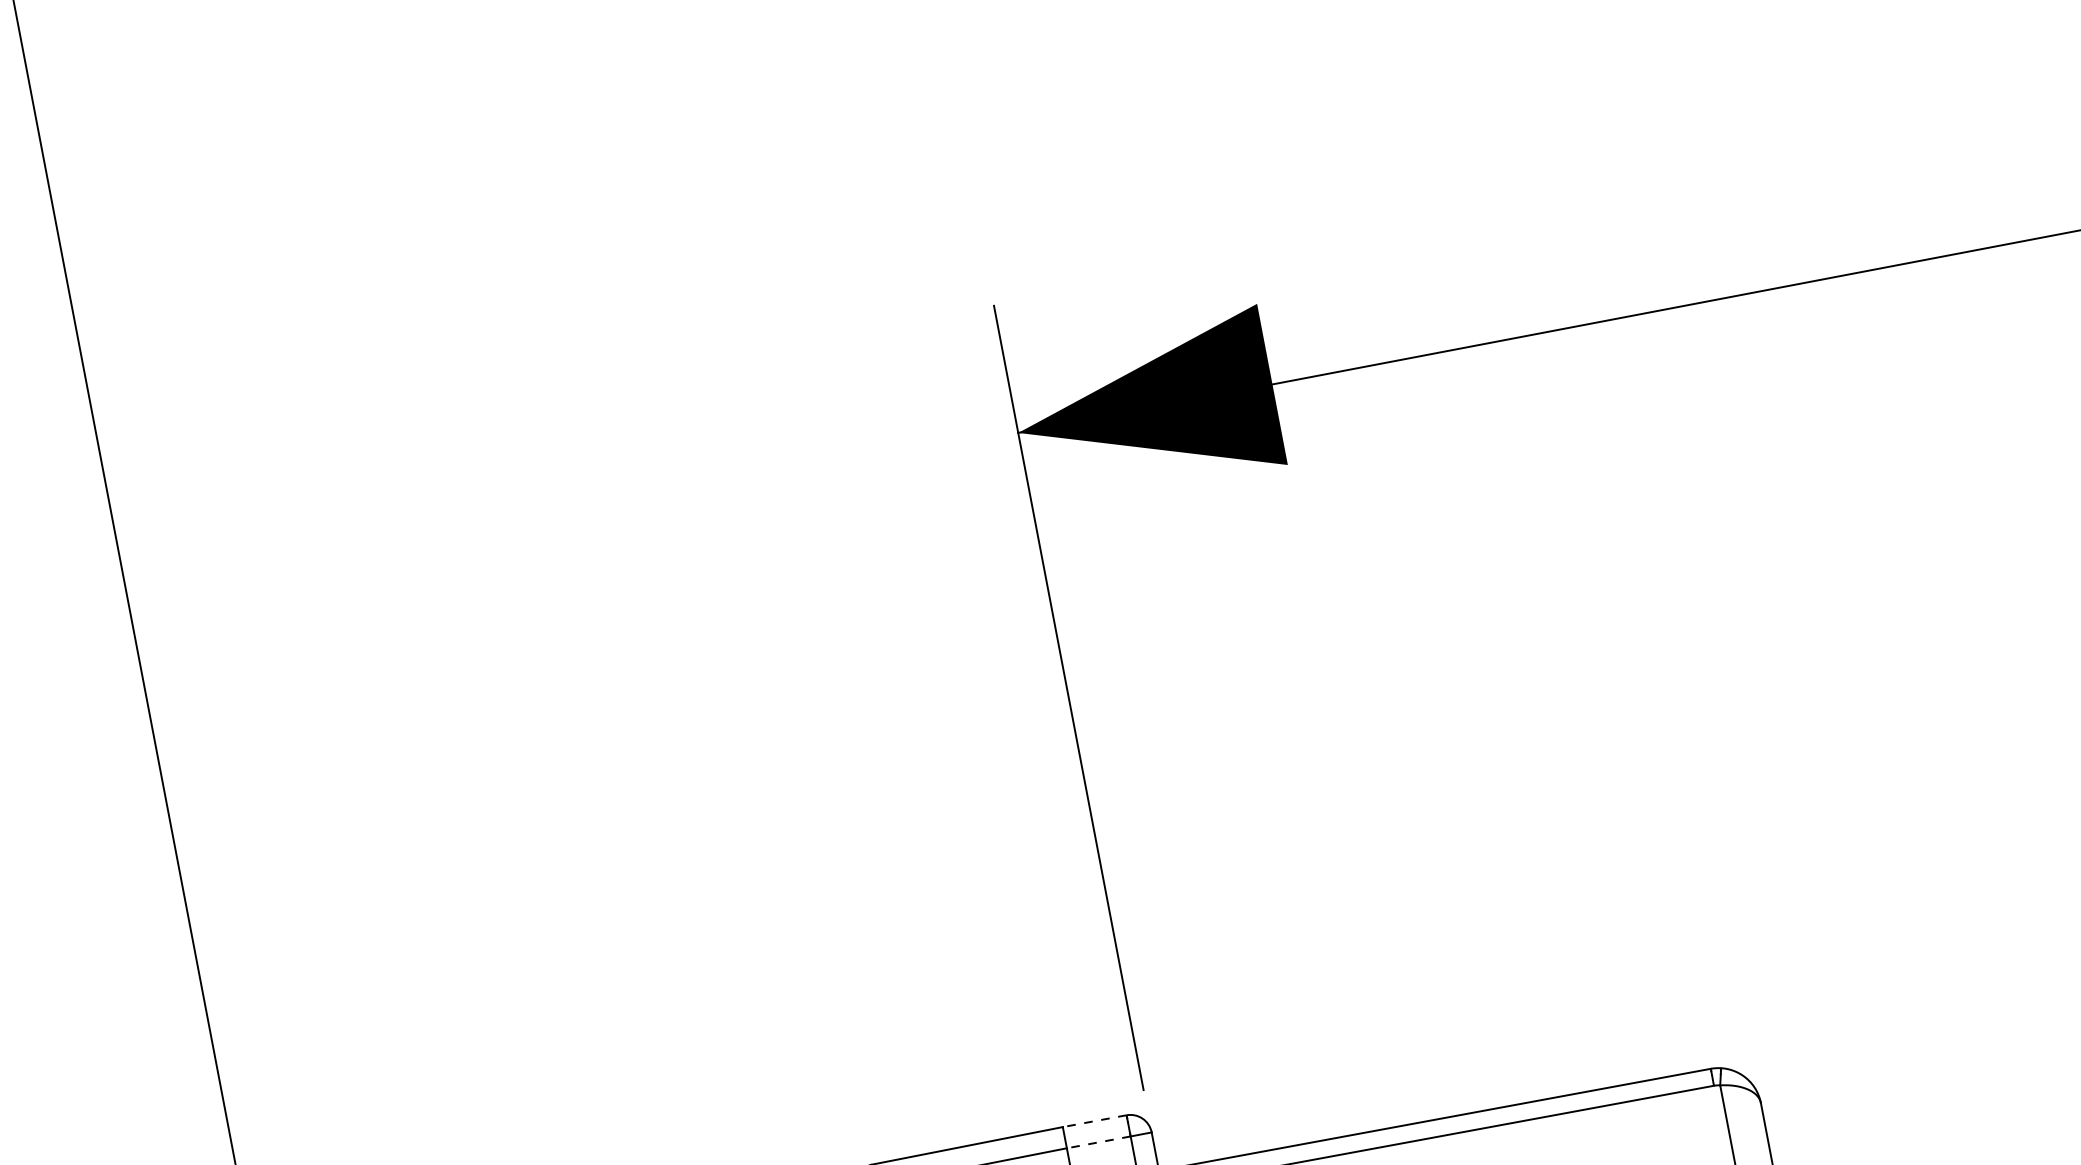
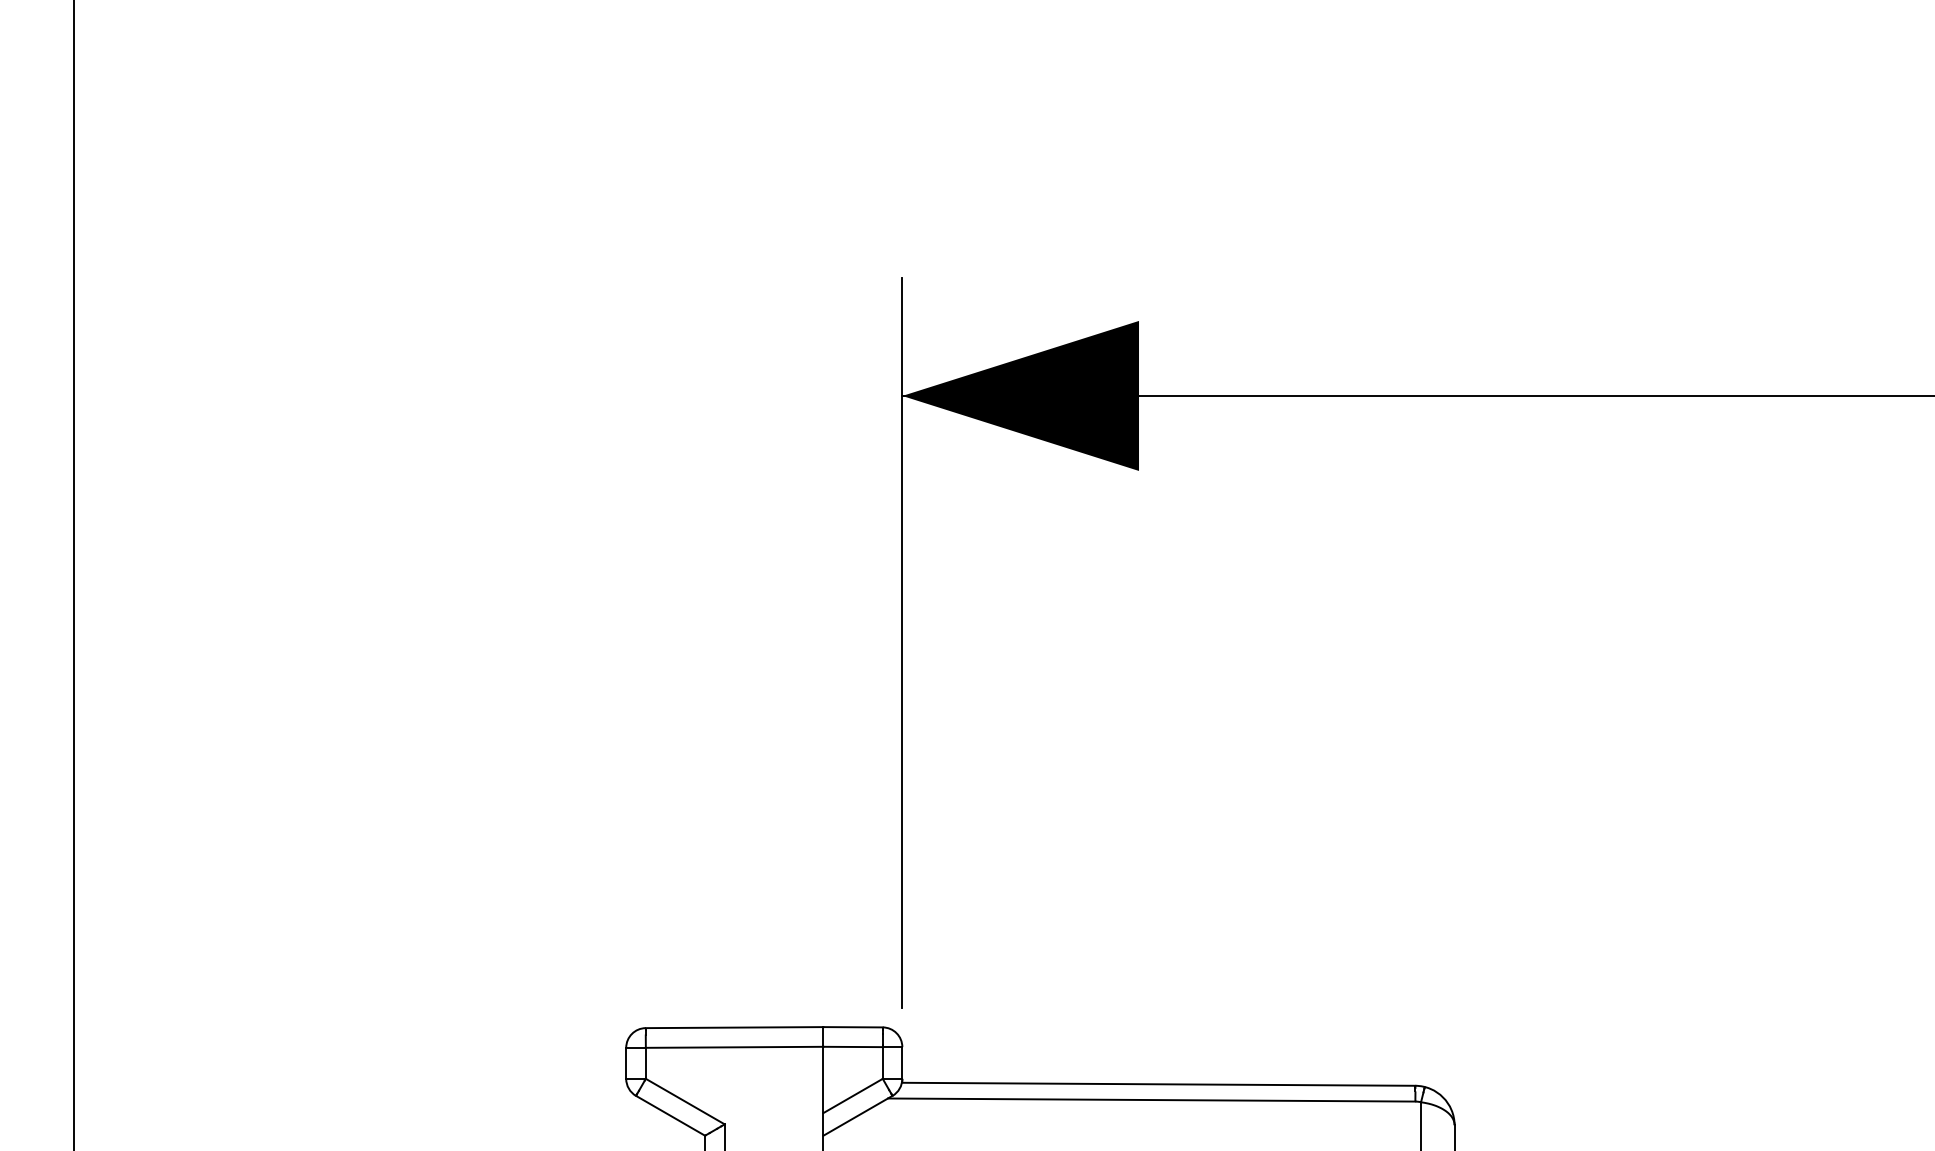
line: (1095, 1121) -> (853, 1027), dashed -> solid
line: (1099, 1141) -> (853, 1046), dashed -> solid

